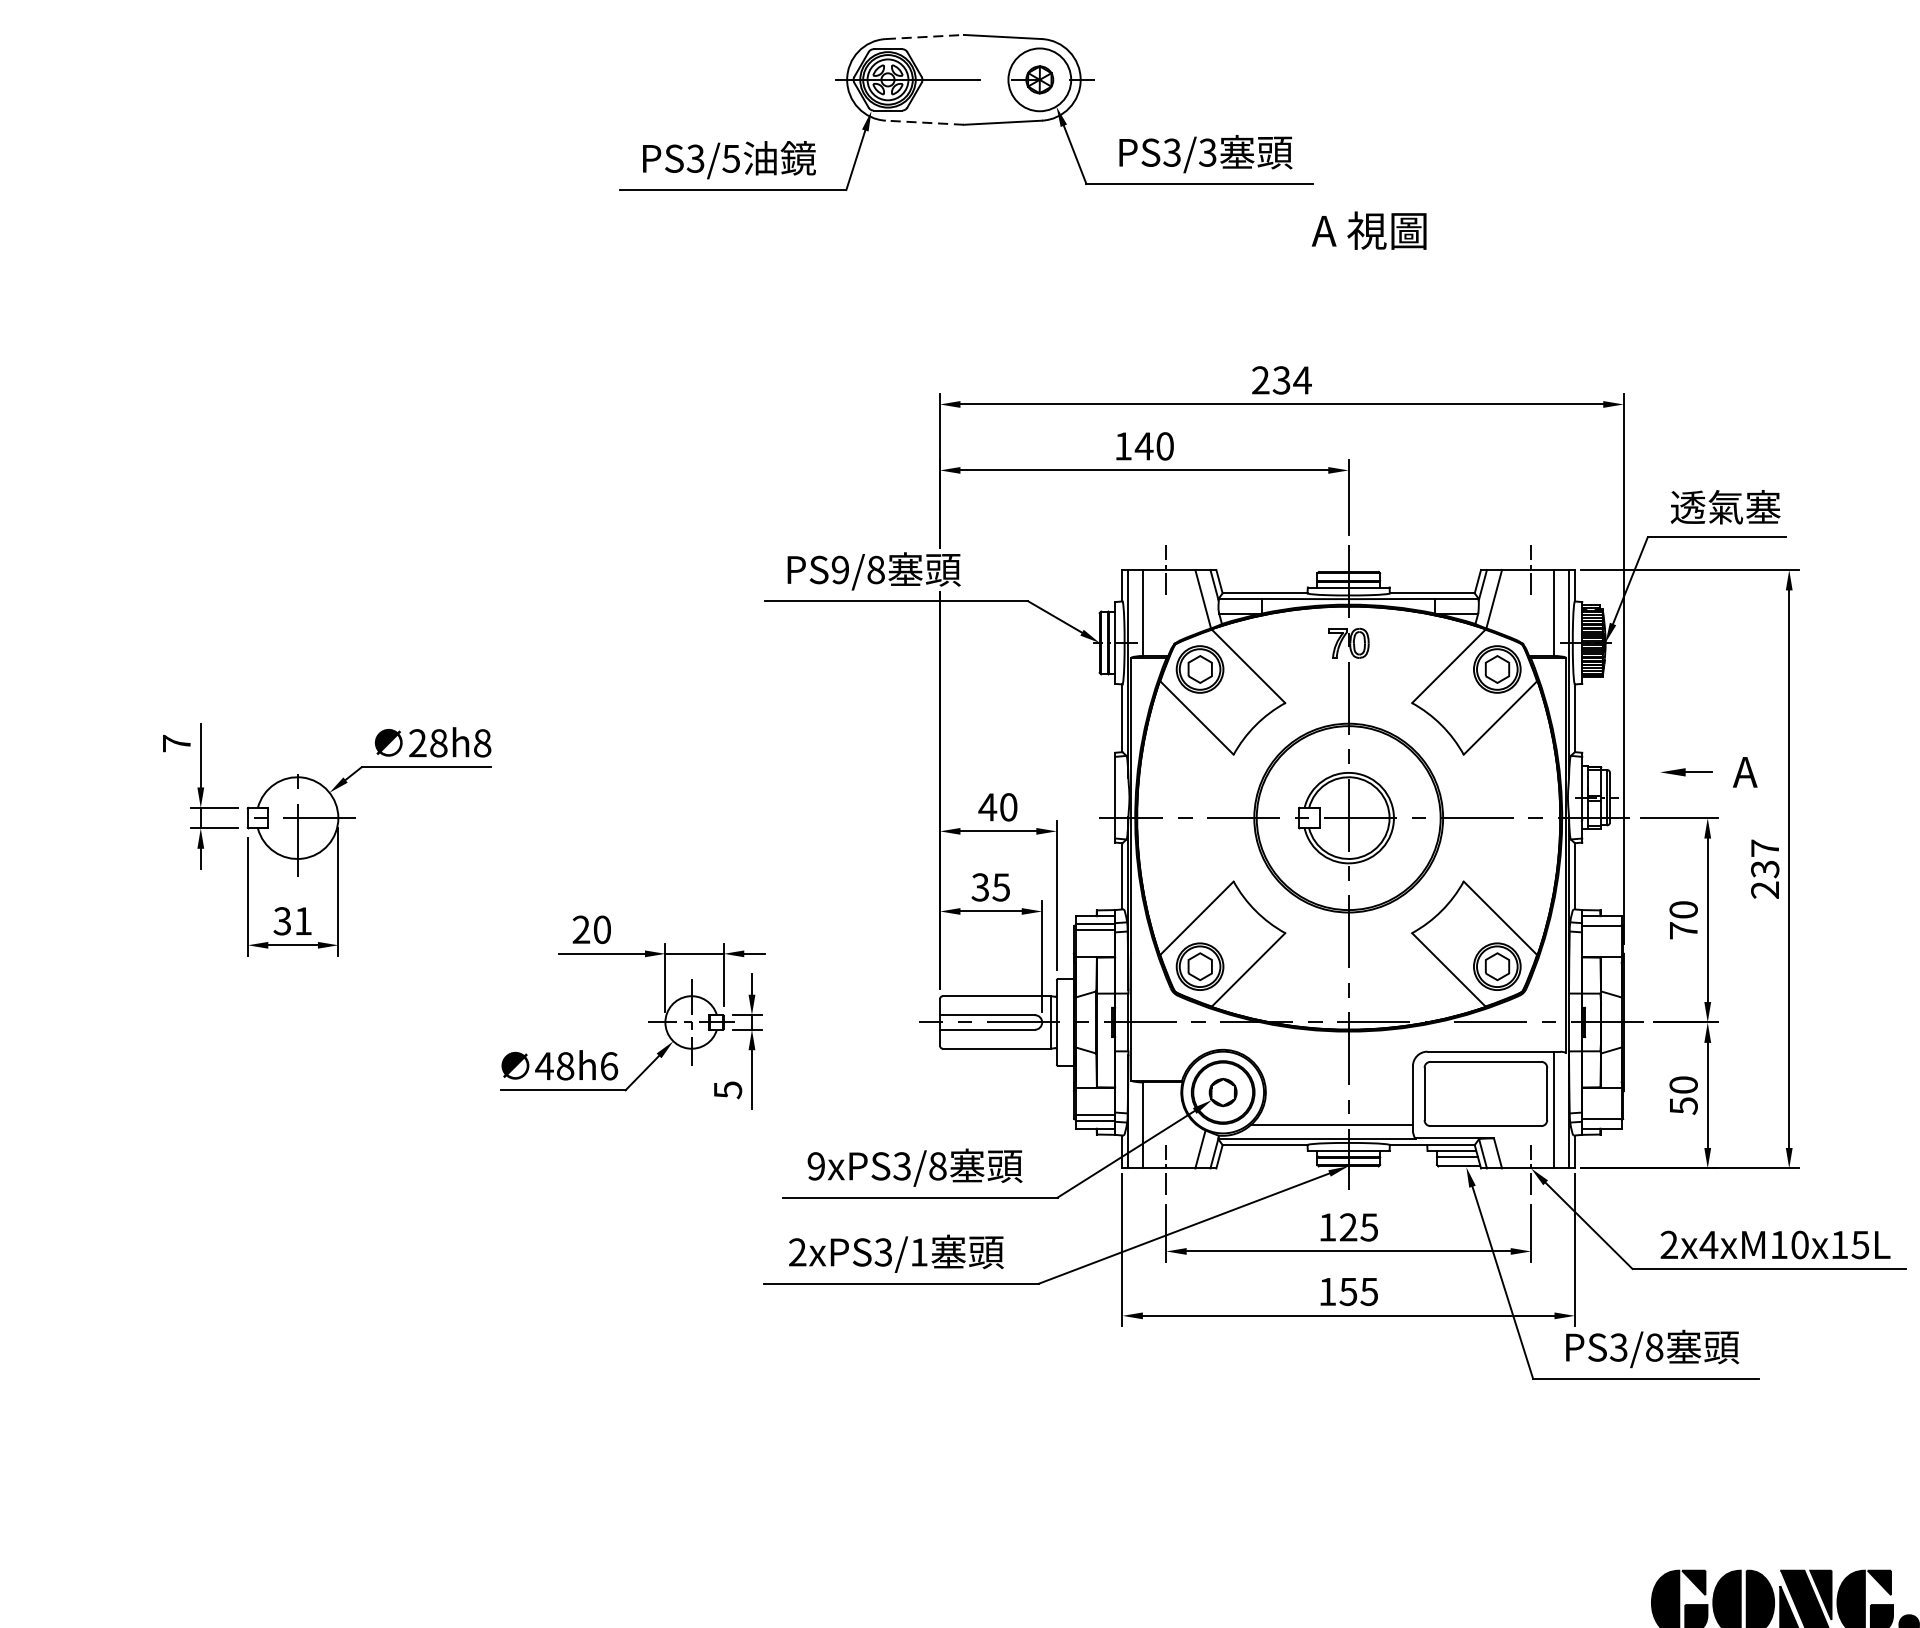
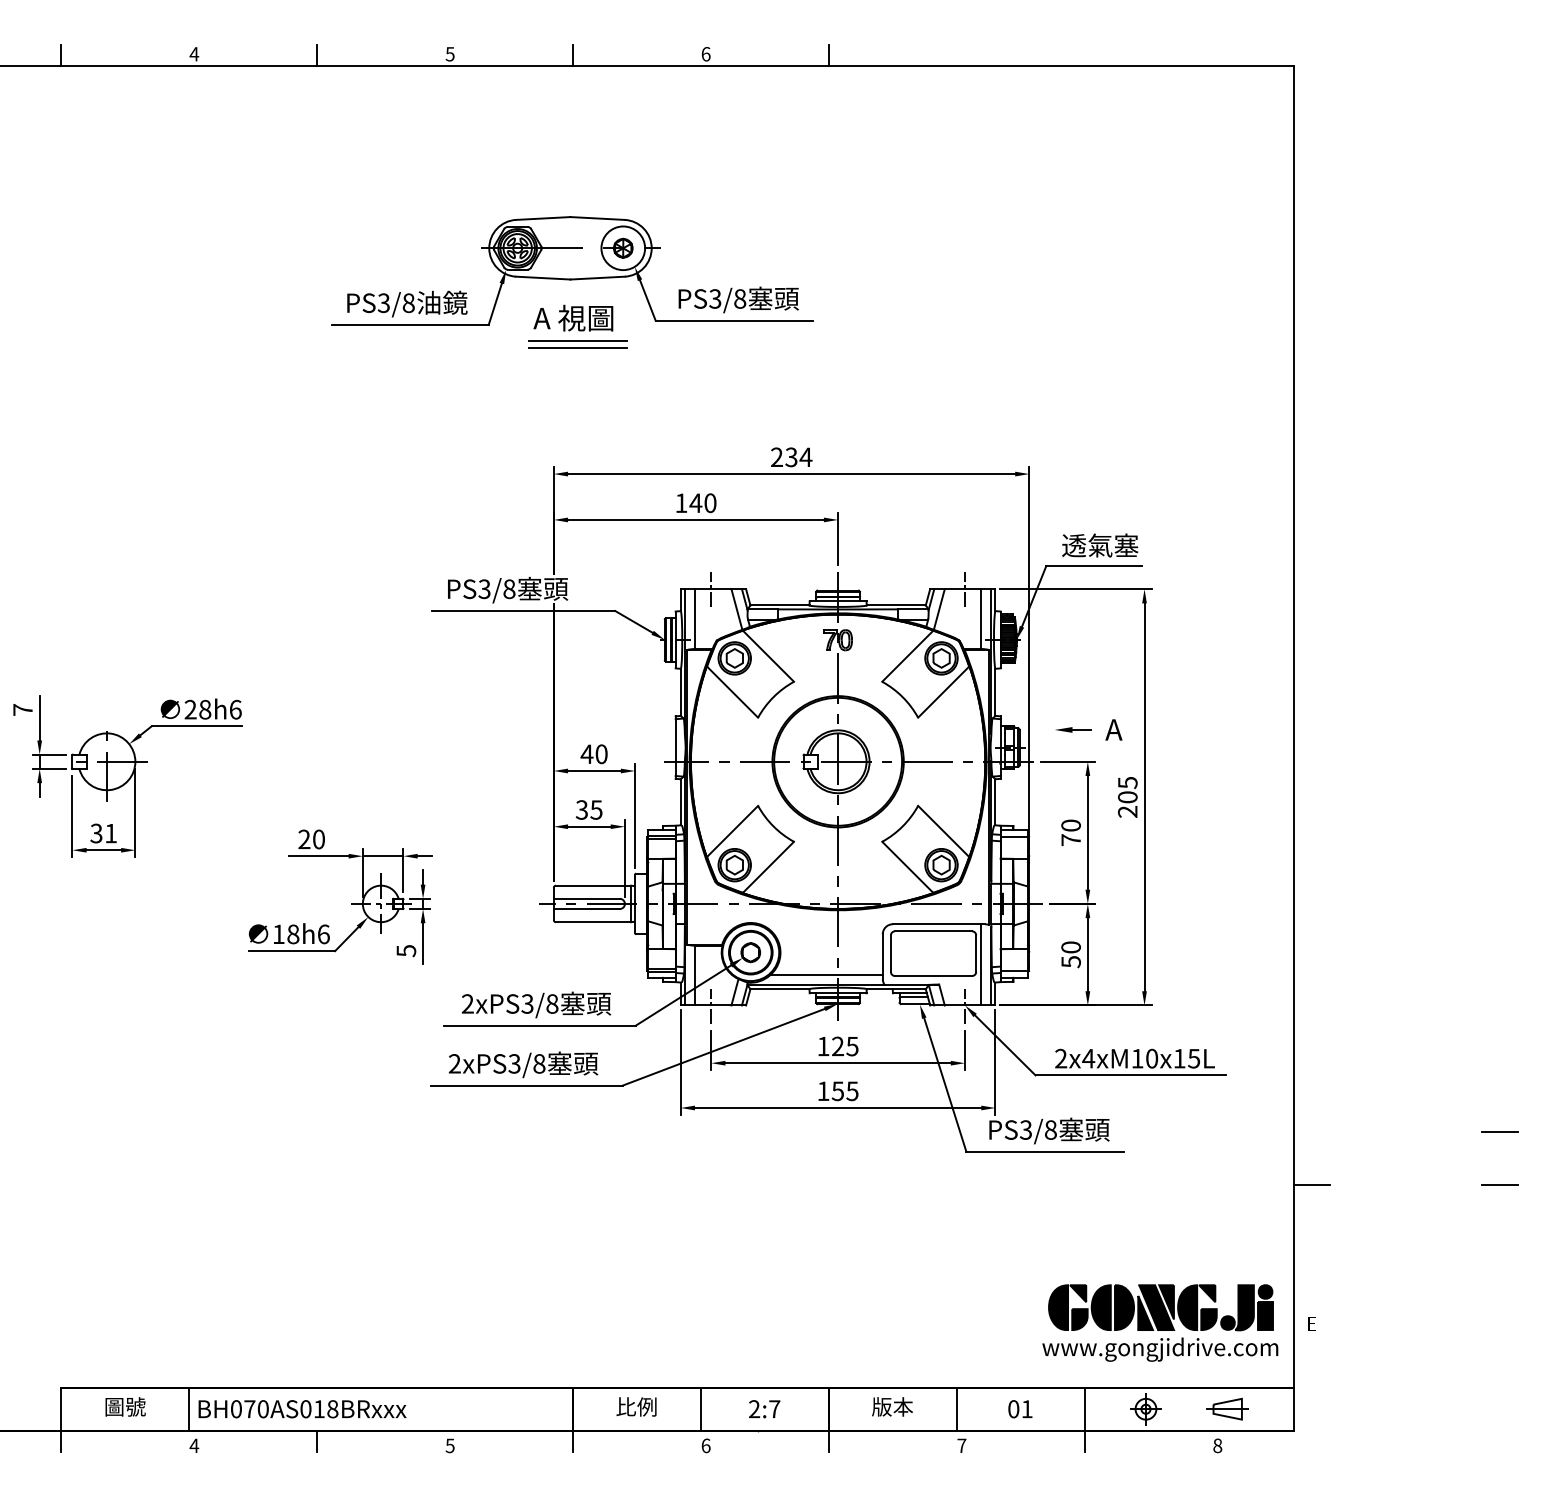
line: (925, 37) -> (543, 218), dashed -> solid
line: (923, 123) -> (542, 278), dashed -> solid
text: (1208, 152) -> (740, 298), PS3/3 -> PS3/8
text: (731, 157) -> (408, 302), PS3/5 -> PS3/8
line: (975, 213) -> (578, 341), added
line: (975, 223) -> (578, 348), added
text: (1369, 229) -> (573, 317), moved
text: (840, 570) -> (484, 589), PS9/8 -> PS3/8
text: (482, 742) -> (235, 709), 28h8 -> 28h6
text: (1764, 857) -> (1127, 789), 237 -> 205
text: (544, 1064) -> (278, 933), 48h6 -> 18h6
text: (815, 1165) -> (467, 1003), 9xPS3/8 -> 2xPS3/8
text: (919, 1251) -> (539, 1063), 2xPS3/1 -> 2xPS3/8

